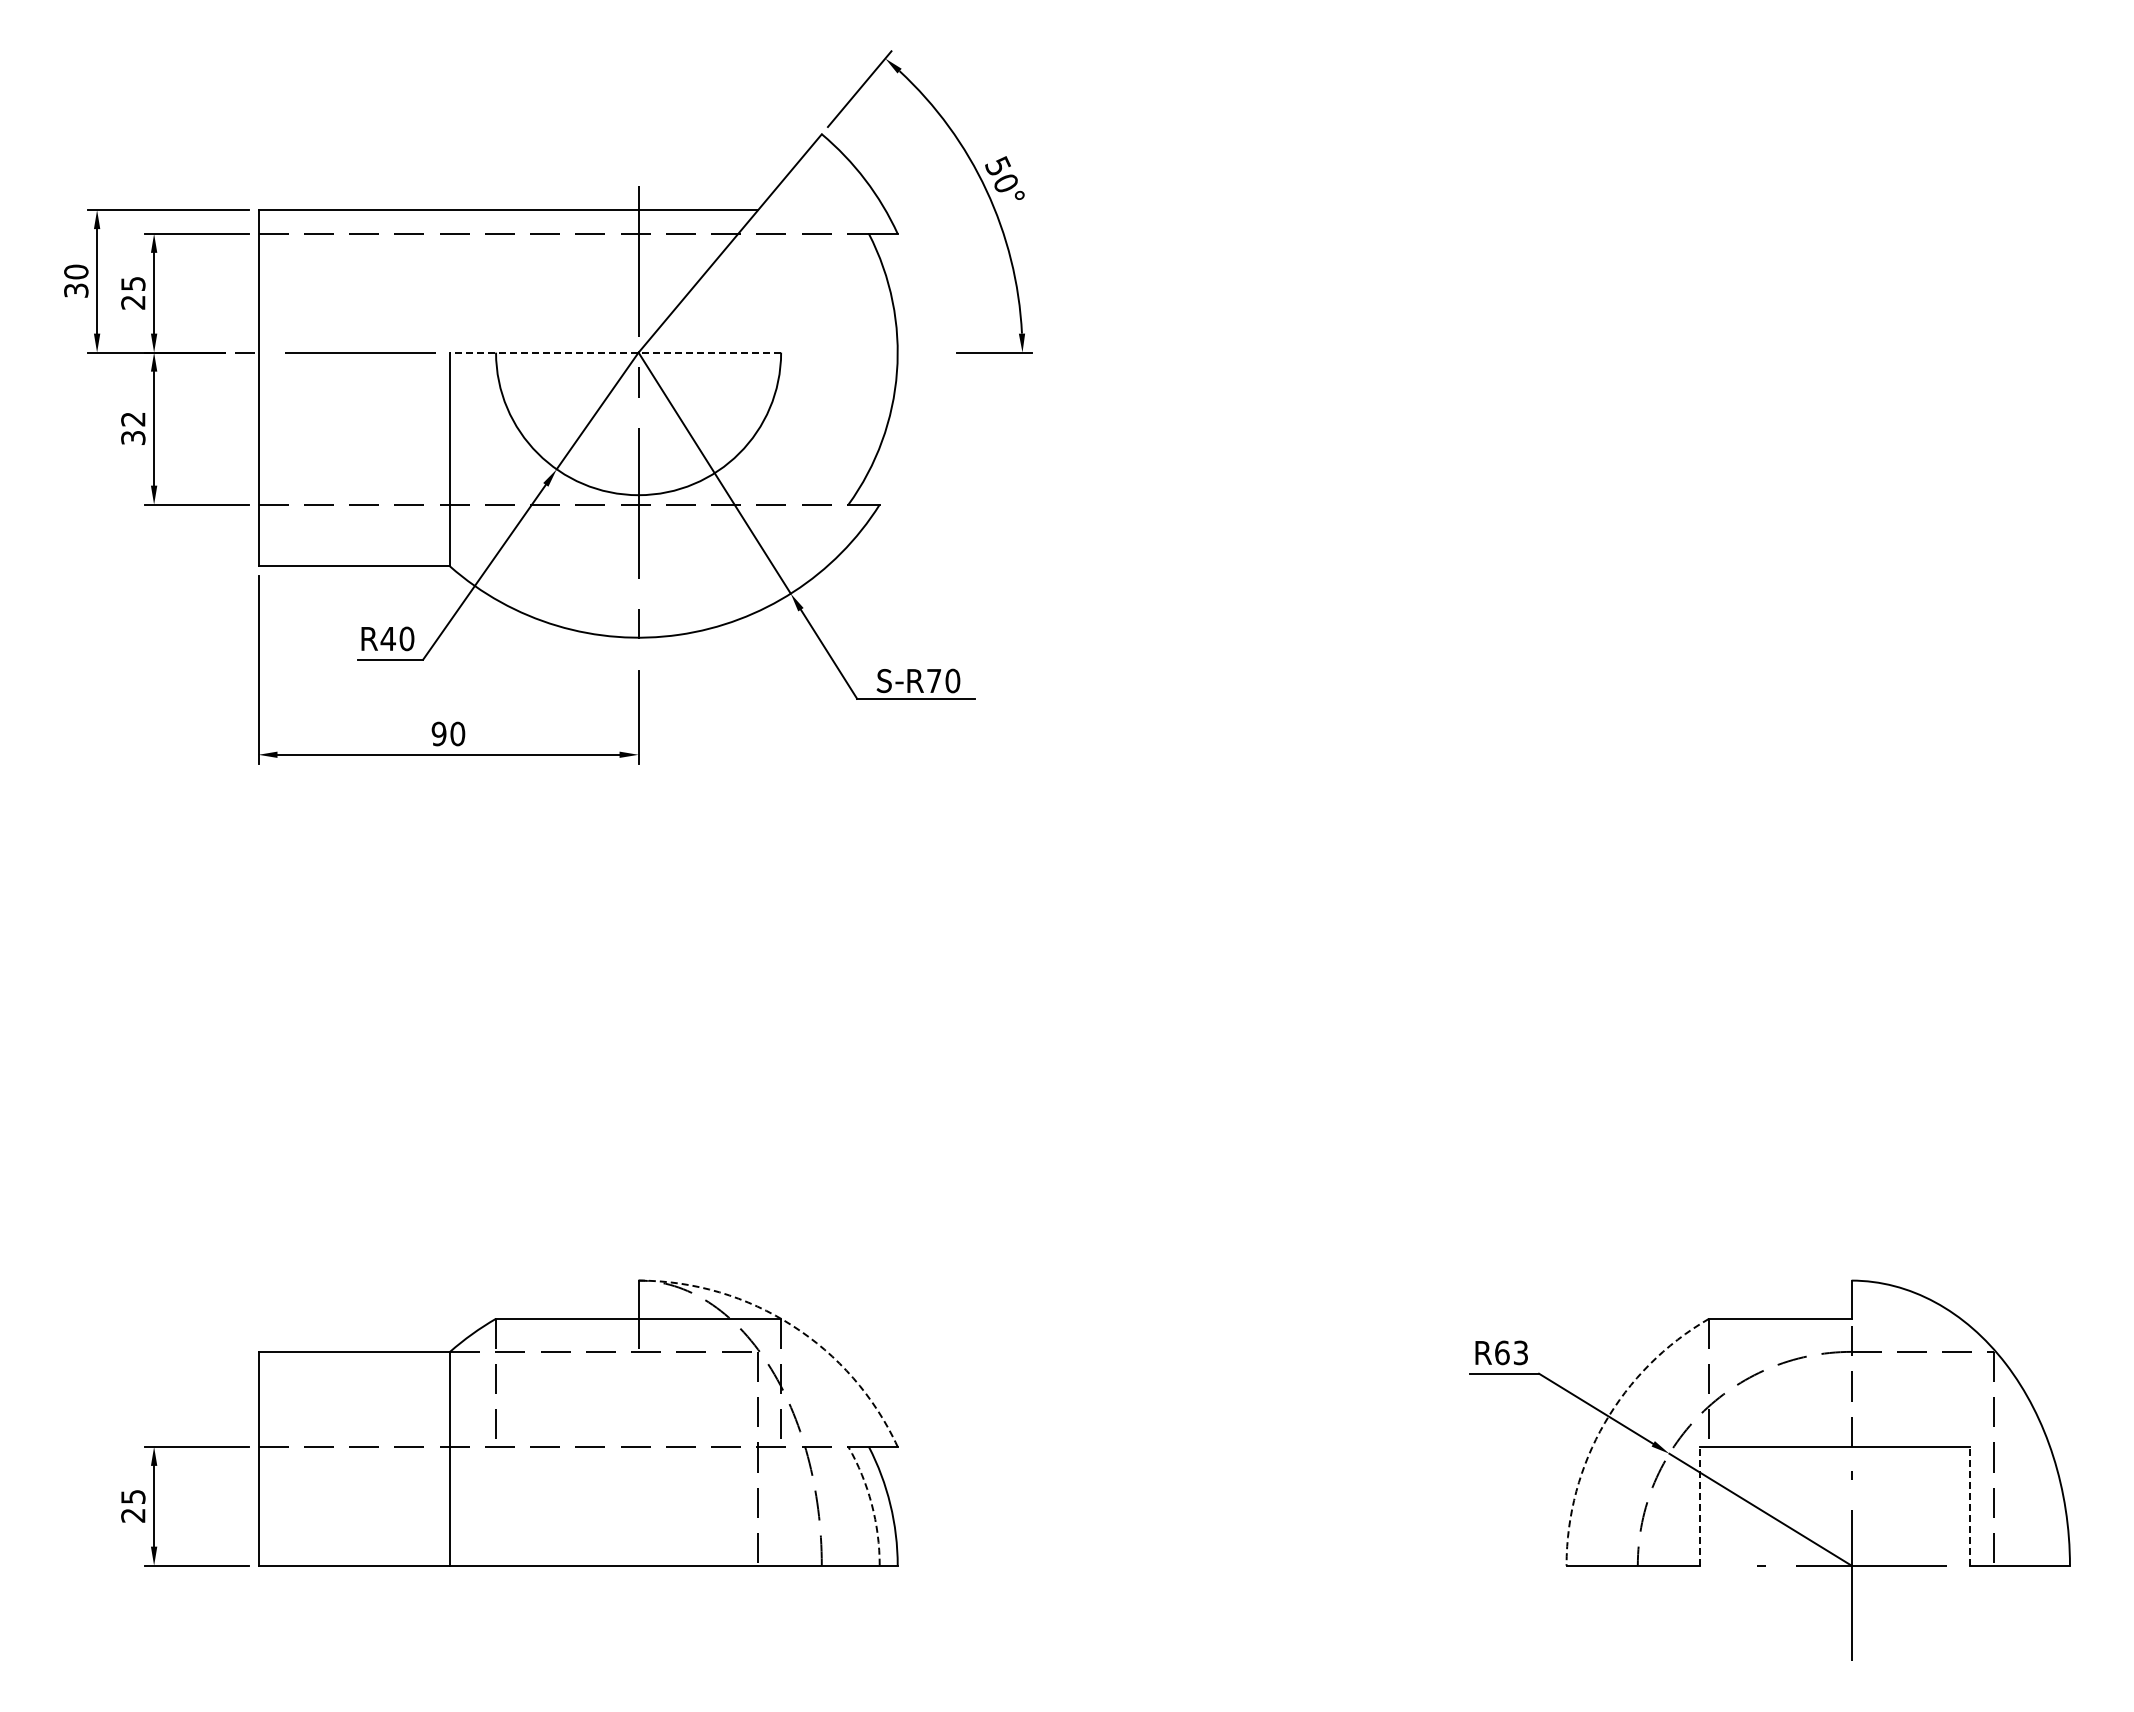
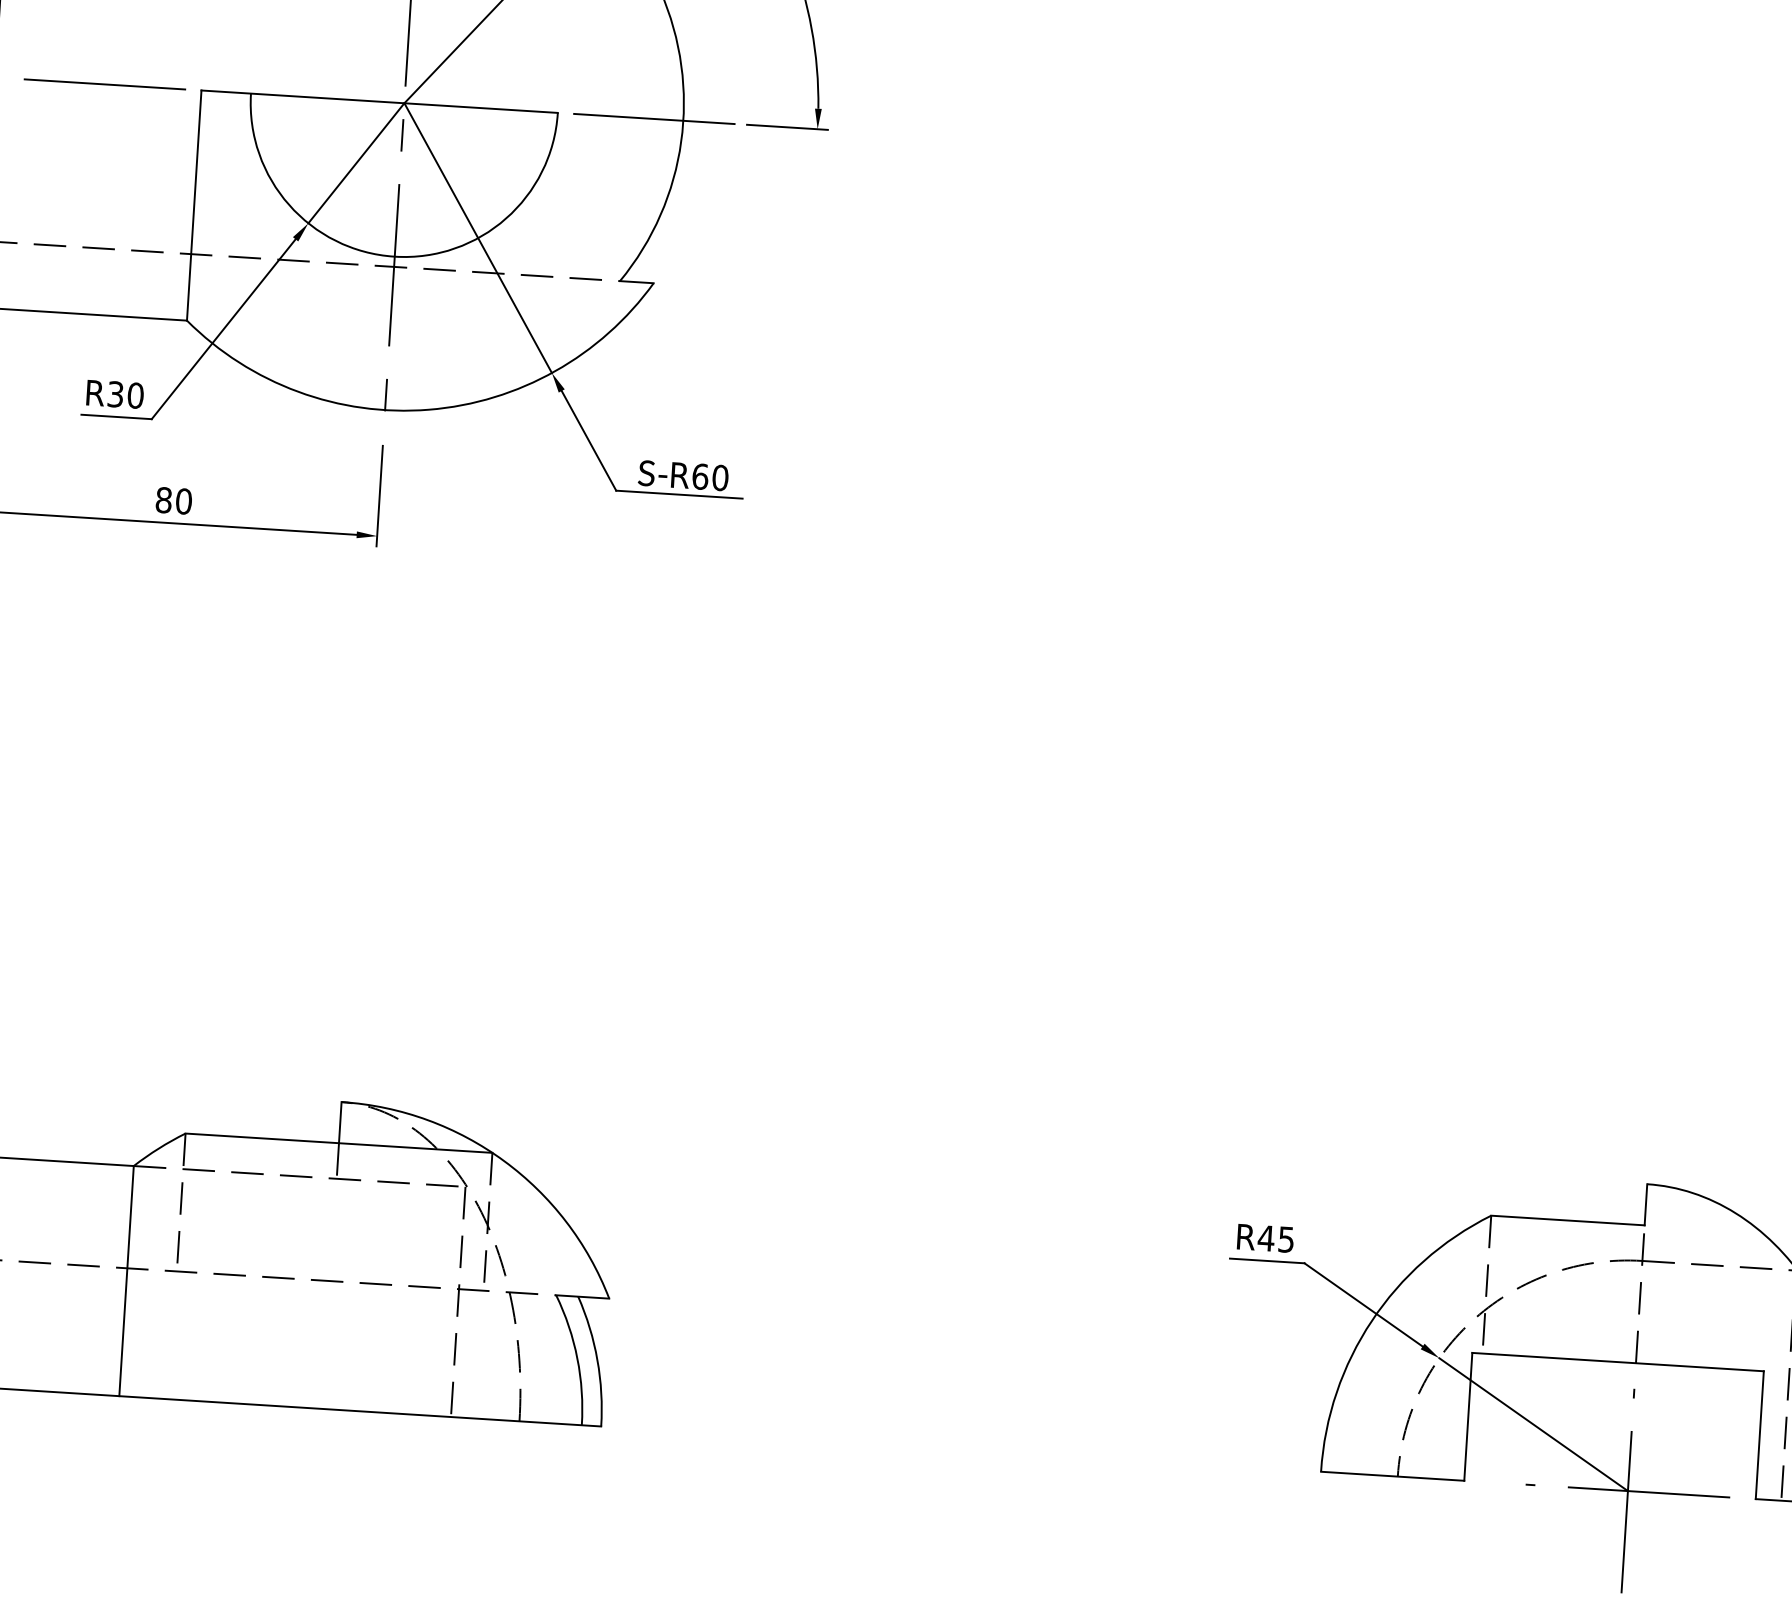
line: (615, 352) -> (379, 101), dashed -> solid
line: (871, 352) -> (655, 118), added
text: (387, 638) -> (114, 393), R40 -> R30
text: (934, 680) -> (700, 476), R70 -> R60
text: (438, 733) -> (163, 499), 90 -> 80
arc: (792, 1325) -> (504, 1160), dashed -> solid
text: (1510, 1352) -> (1275, 1238), R63 -> R45
arc: (1604, 1423) -> (1371, 1321), dashed -> solid
arc: (871, 1504) -> (577, 1358), dashed -> solid
line: (1699, 1505) -> (1468, 1416), dashed -> solid
line: (1970, 1505) -> (1759, 1434), dashed -> solid

